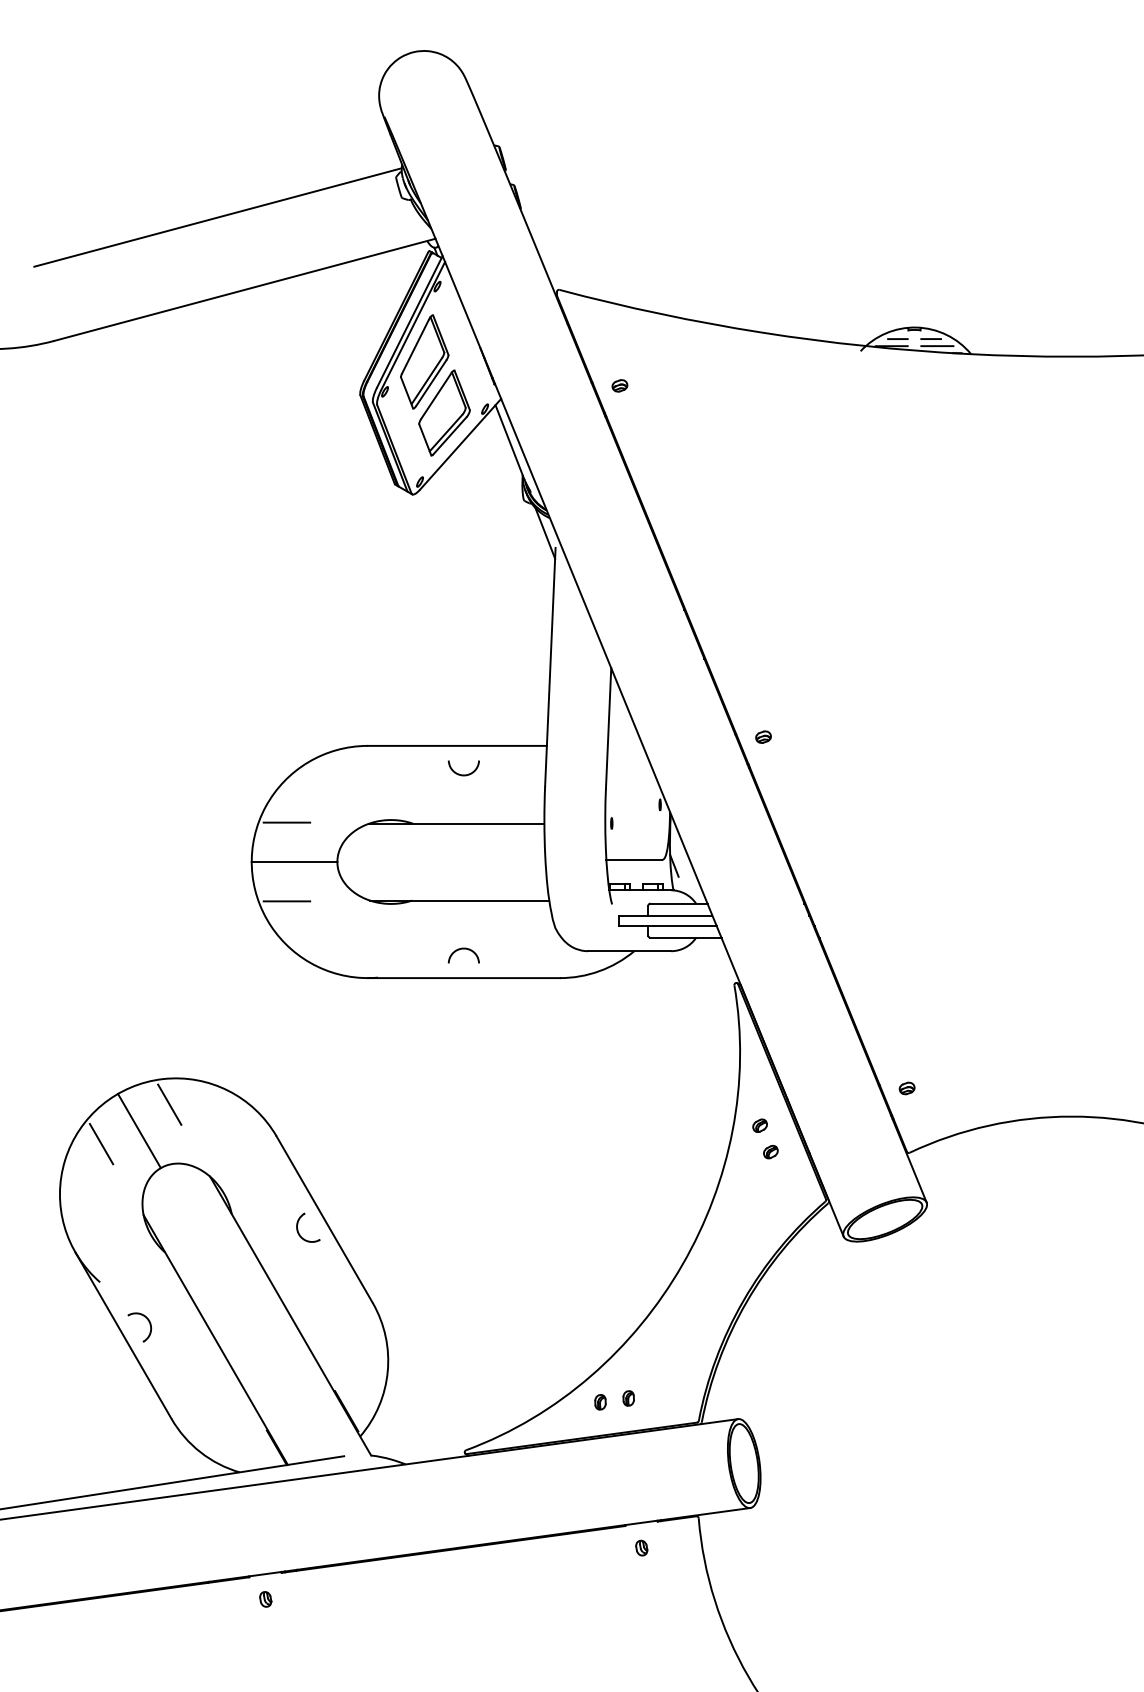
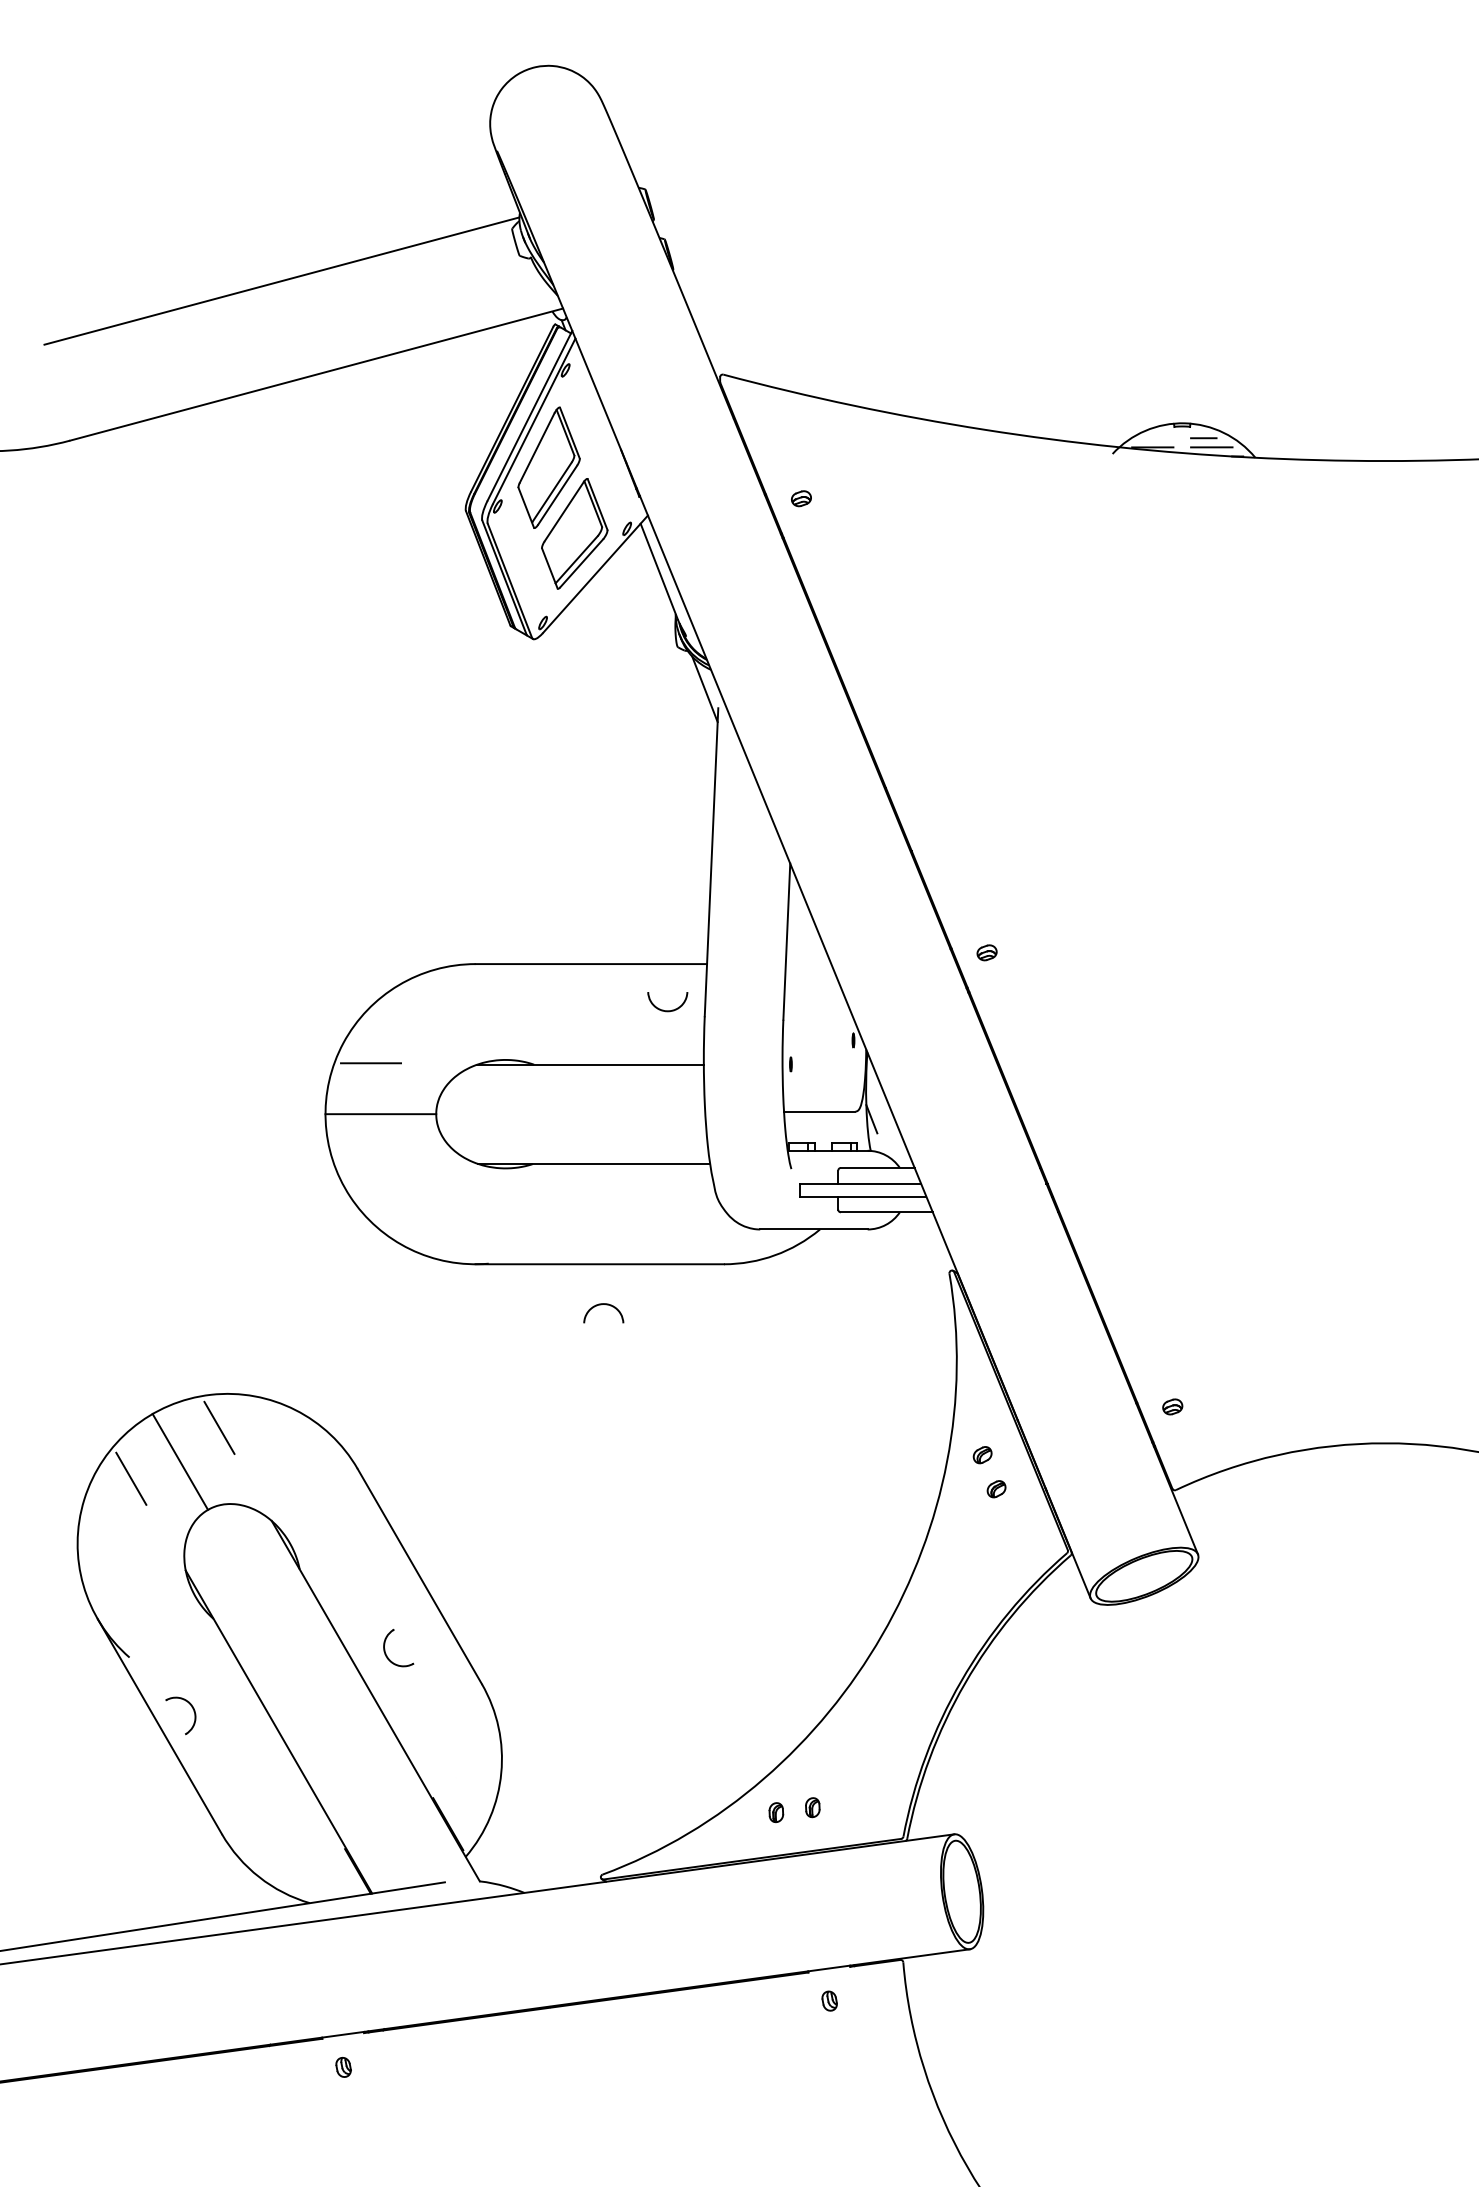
line: (897, 339) -> (1160, 438), removed
part: (463, 774) -> (667, 1010), moved
line: (286, 901) -> (370, 1165), removed
part: (462, 949) -> (601, 1305), moved
part: (298, 1228) -> (385, 1648), moved

